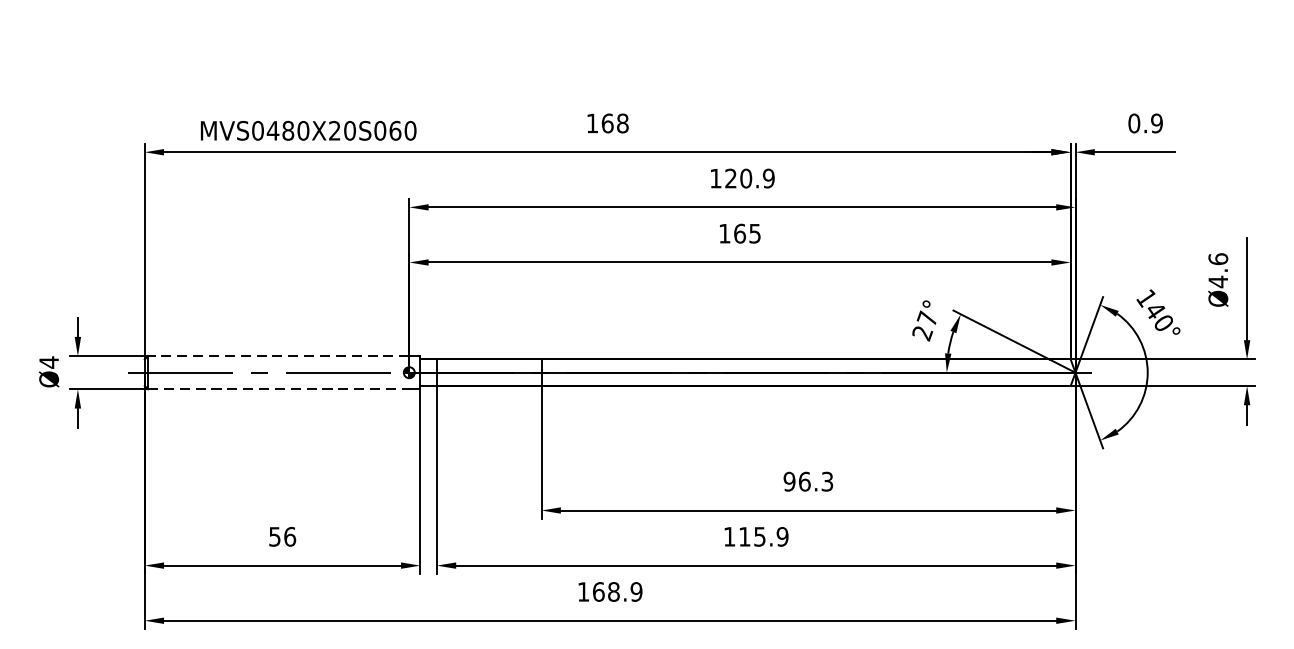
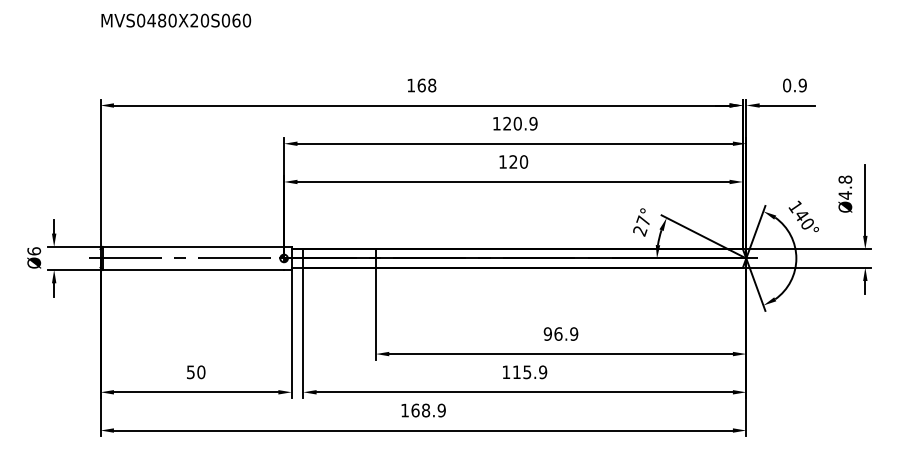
text: (308, 130) -> (176, 20), moved
text: (747, 232) -> (518, 161), 165 -> 120
text: (1217, 258) -> (844, 179), Ø4.6 -> Ø4.8
line: (278, 355) -> (193, 246), dashed -> solid
text: (49, 362) -> (34, 251), Ø4 -> Ø6
line: (278, 388) -> (193, 269), dashed -> solid
text: (827, 480) -> (574, 333), 96.3 -> 96.9
text: (290, 535) -> (201, 371), 56 -> 50

